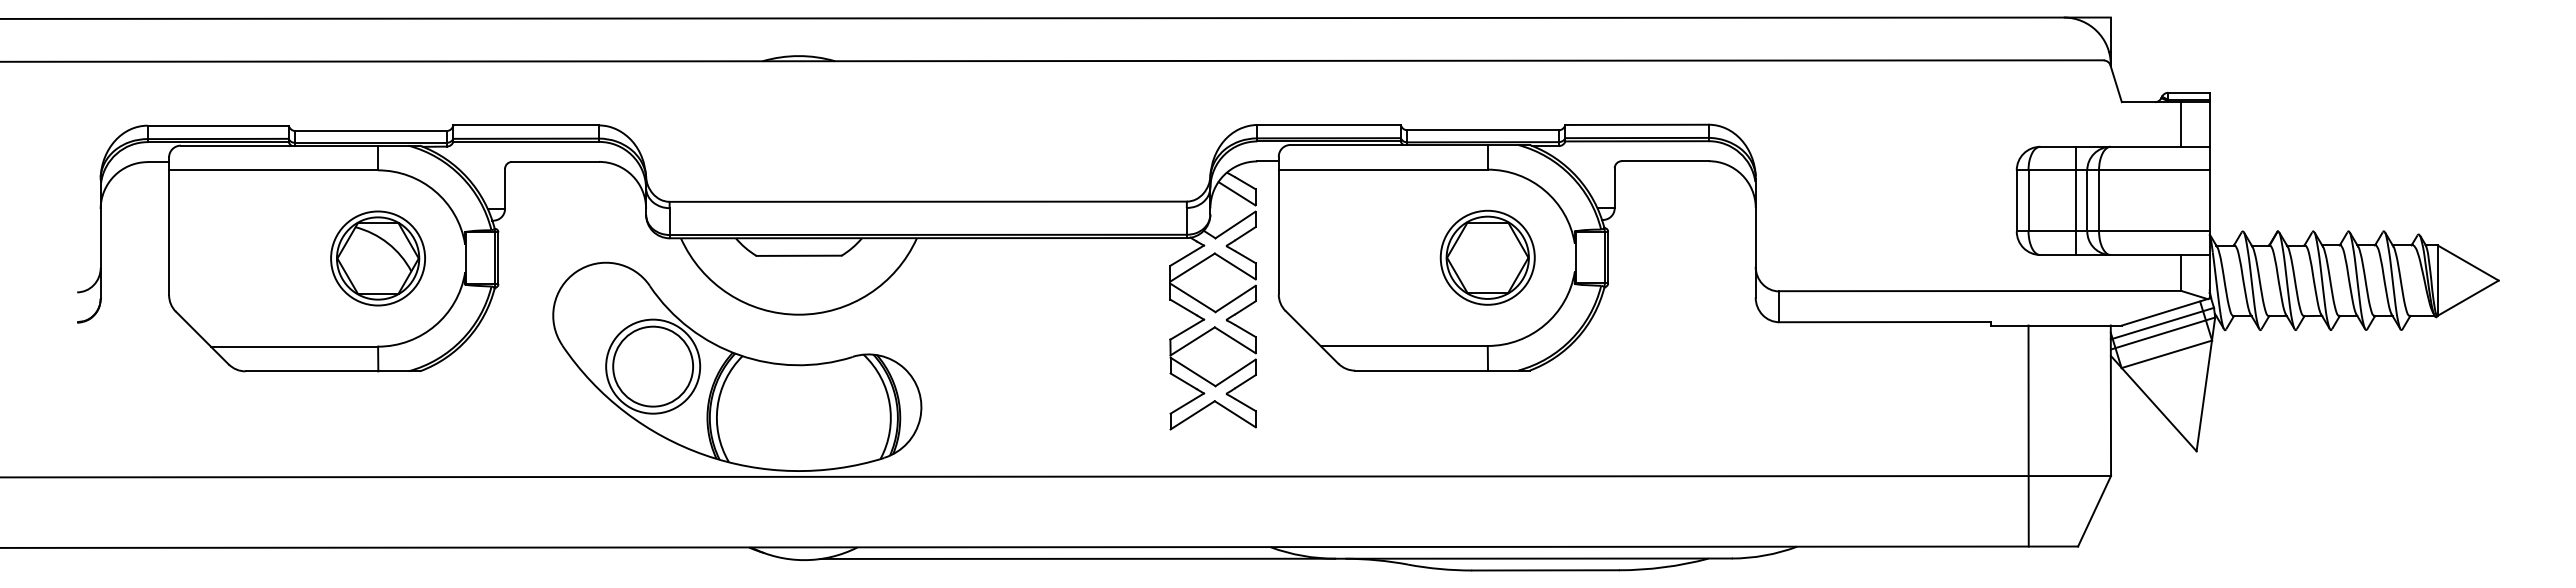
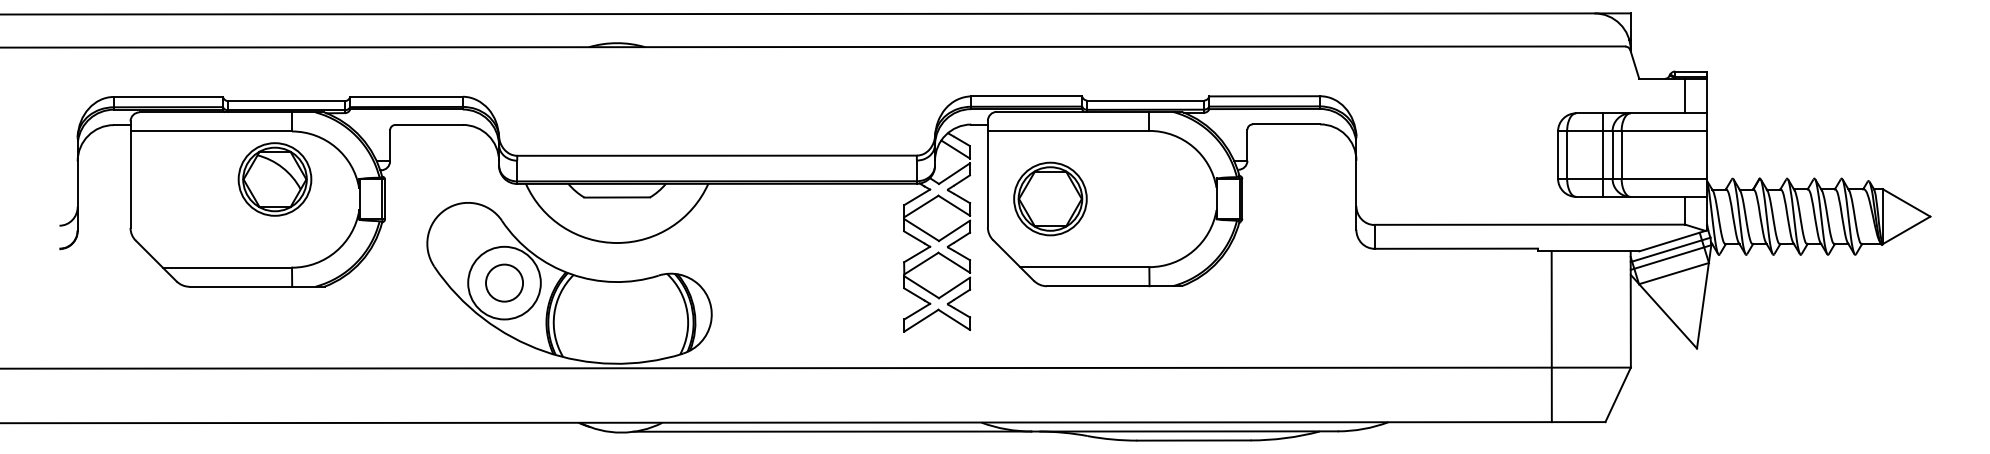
part: (1487, 257) -> (1050, 198), moved
part: (377, 258) -> (274, 179), moved
circle: (653, 366) -> (504, 283), size x0.6
line: (2028, 435) -> (1551, 336), moved

